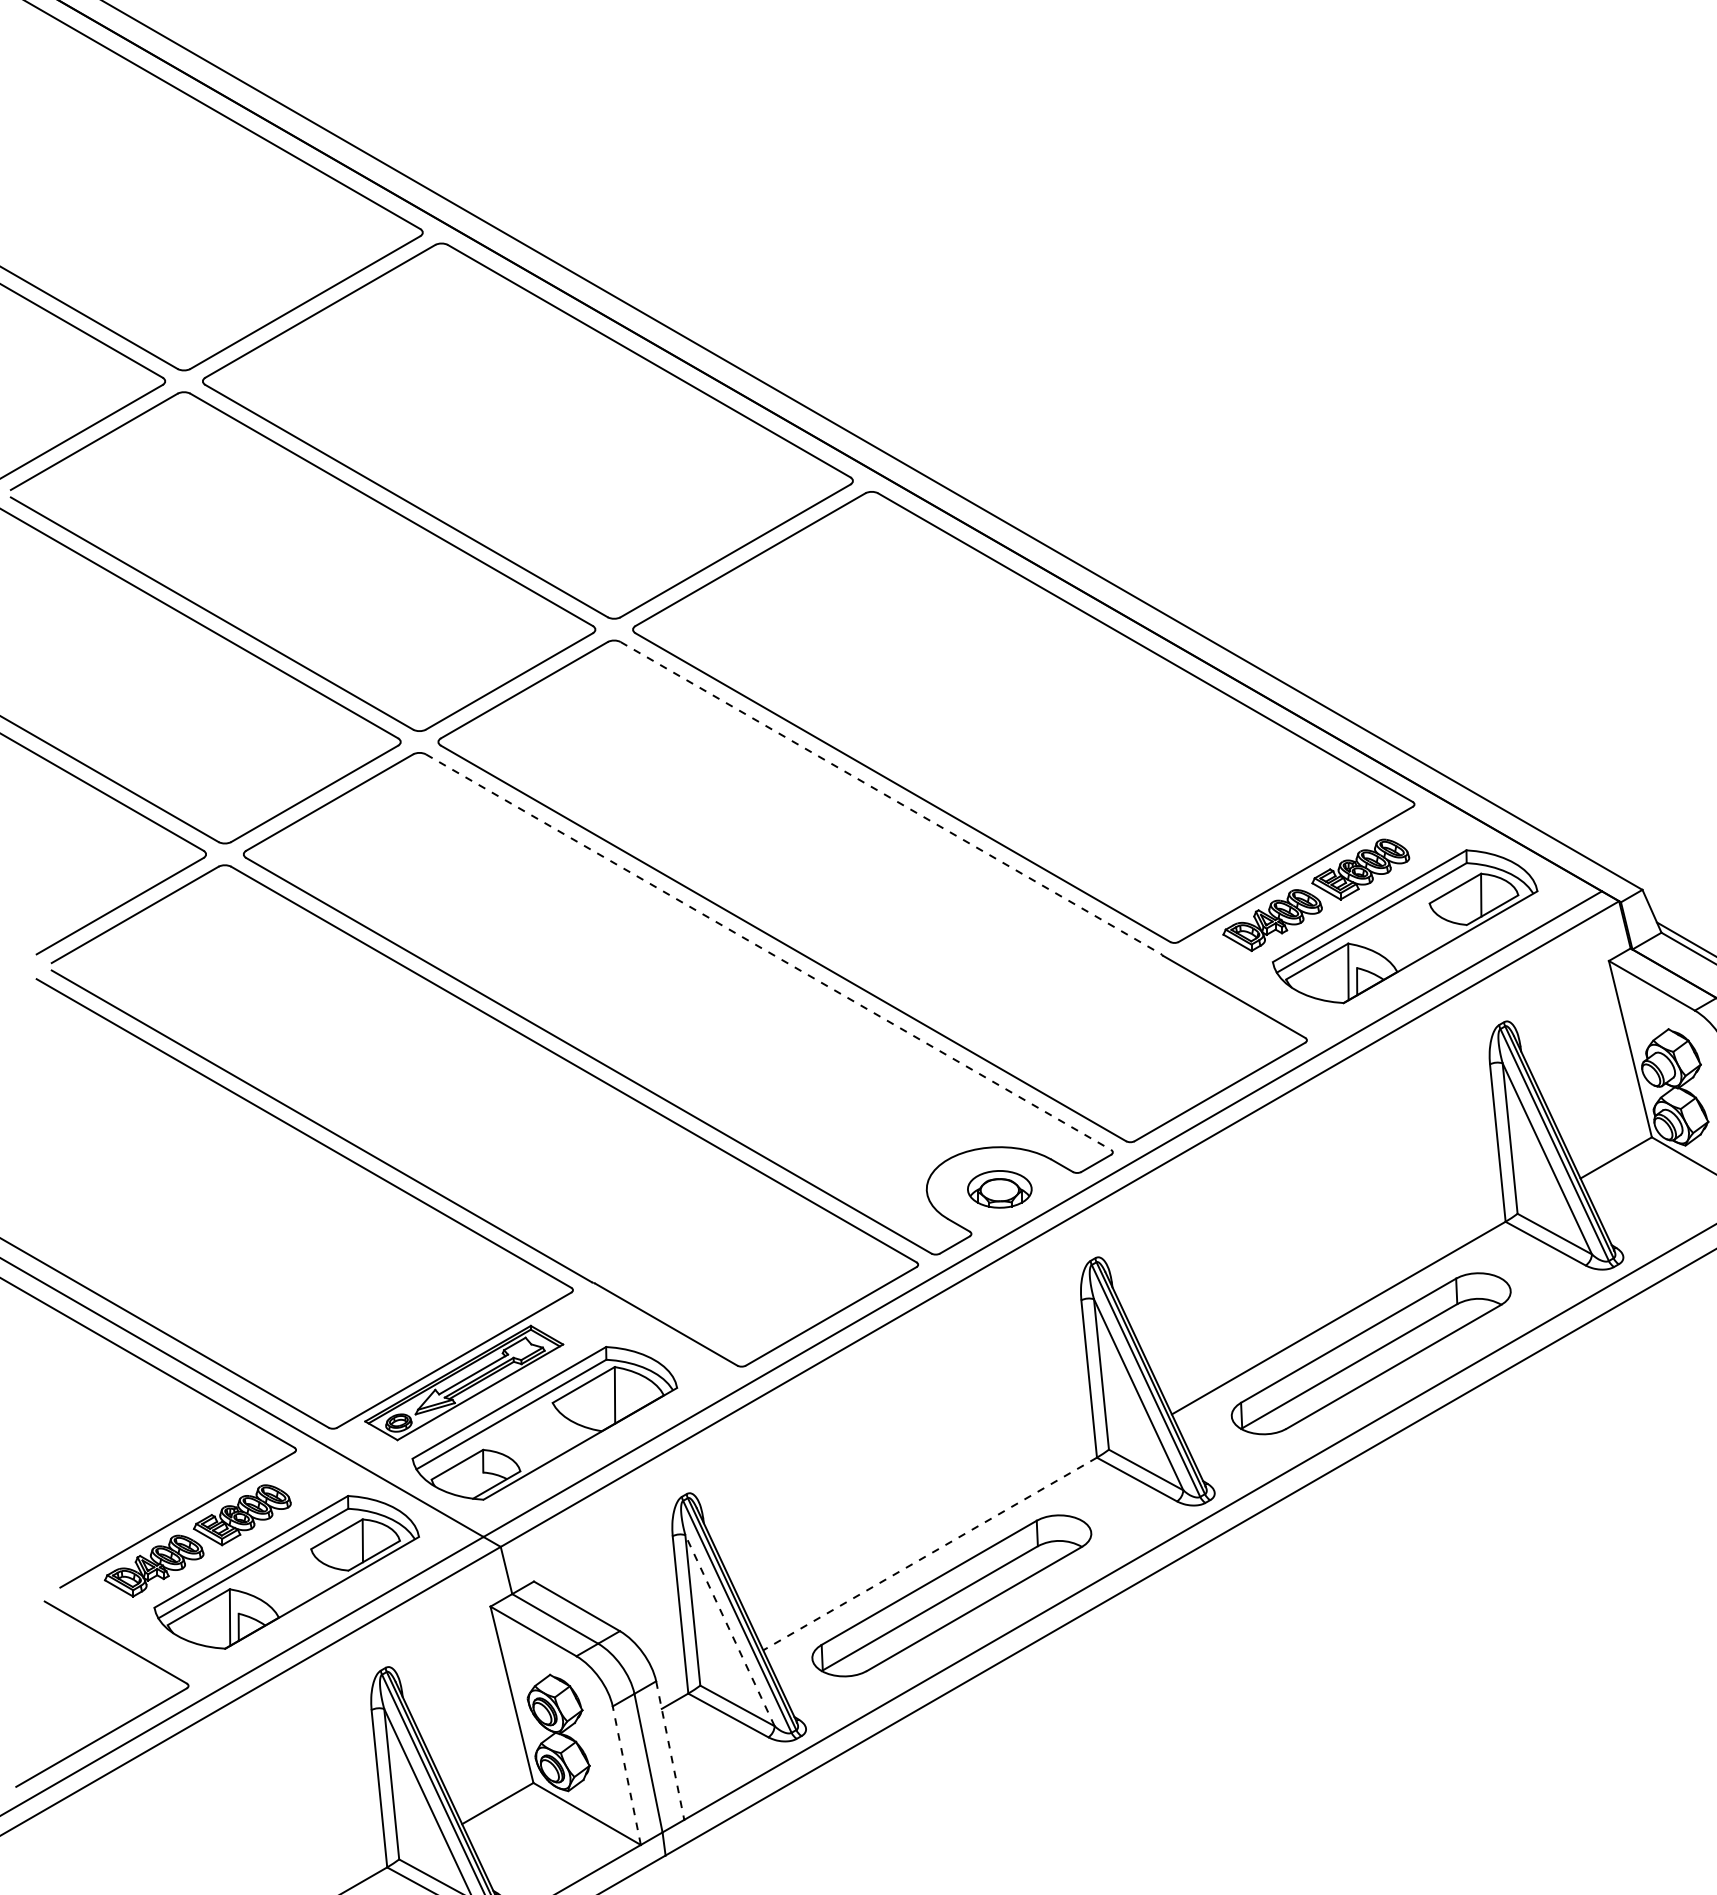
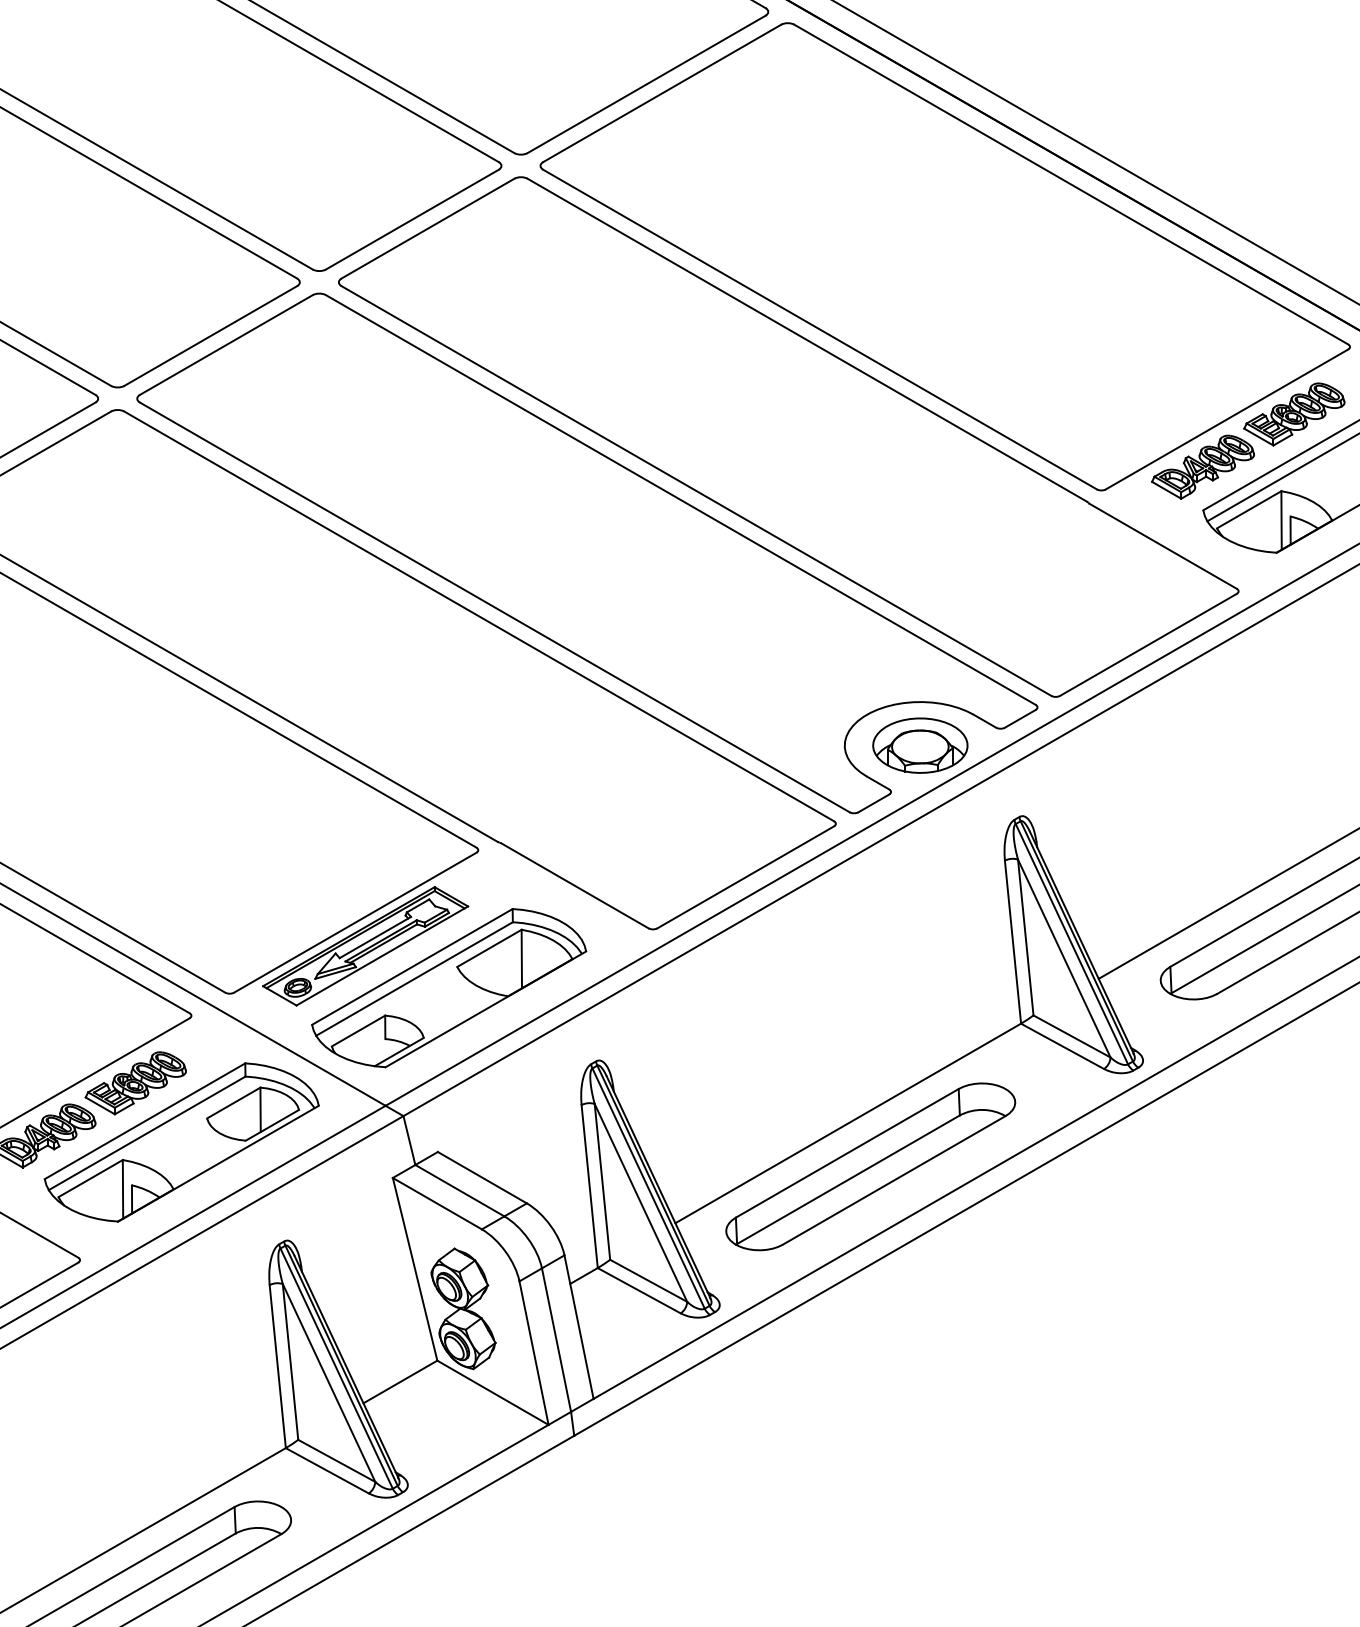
line: (890, 797) -> (807, 339), dashed -> solid
line: (768, 952) -> (680, 500), dashed -> solid
part: (999, 1189) -> (920, 745), size x1.43
line: (930, 1554) -> (848, 1123), dashed -> solid
line: (729, 1630) -> (640, 1202), dashed -> solid
line: (670, 1750) -> (579, 1327), dashed -> solid
line: (626, 1775) -> (533, 1352), dashed -> solid

